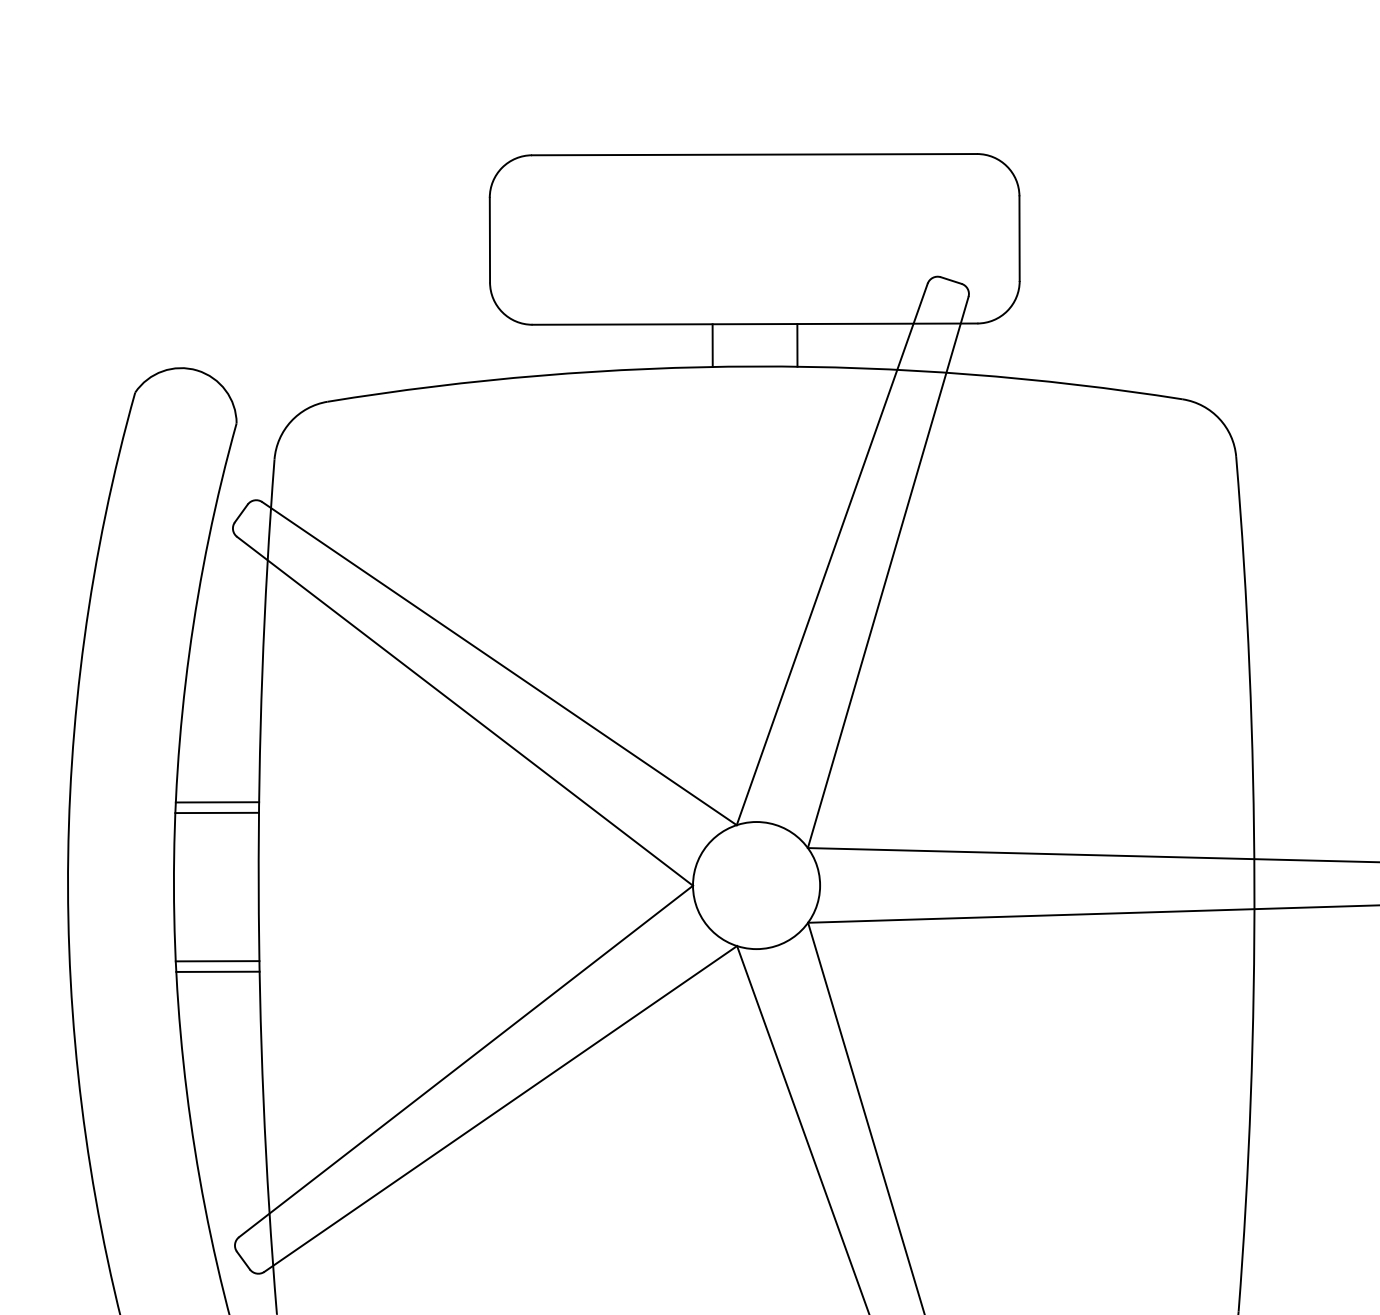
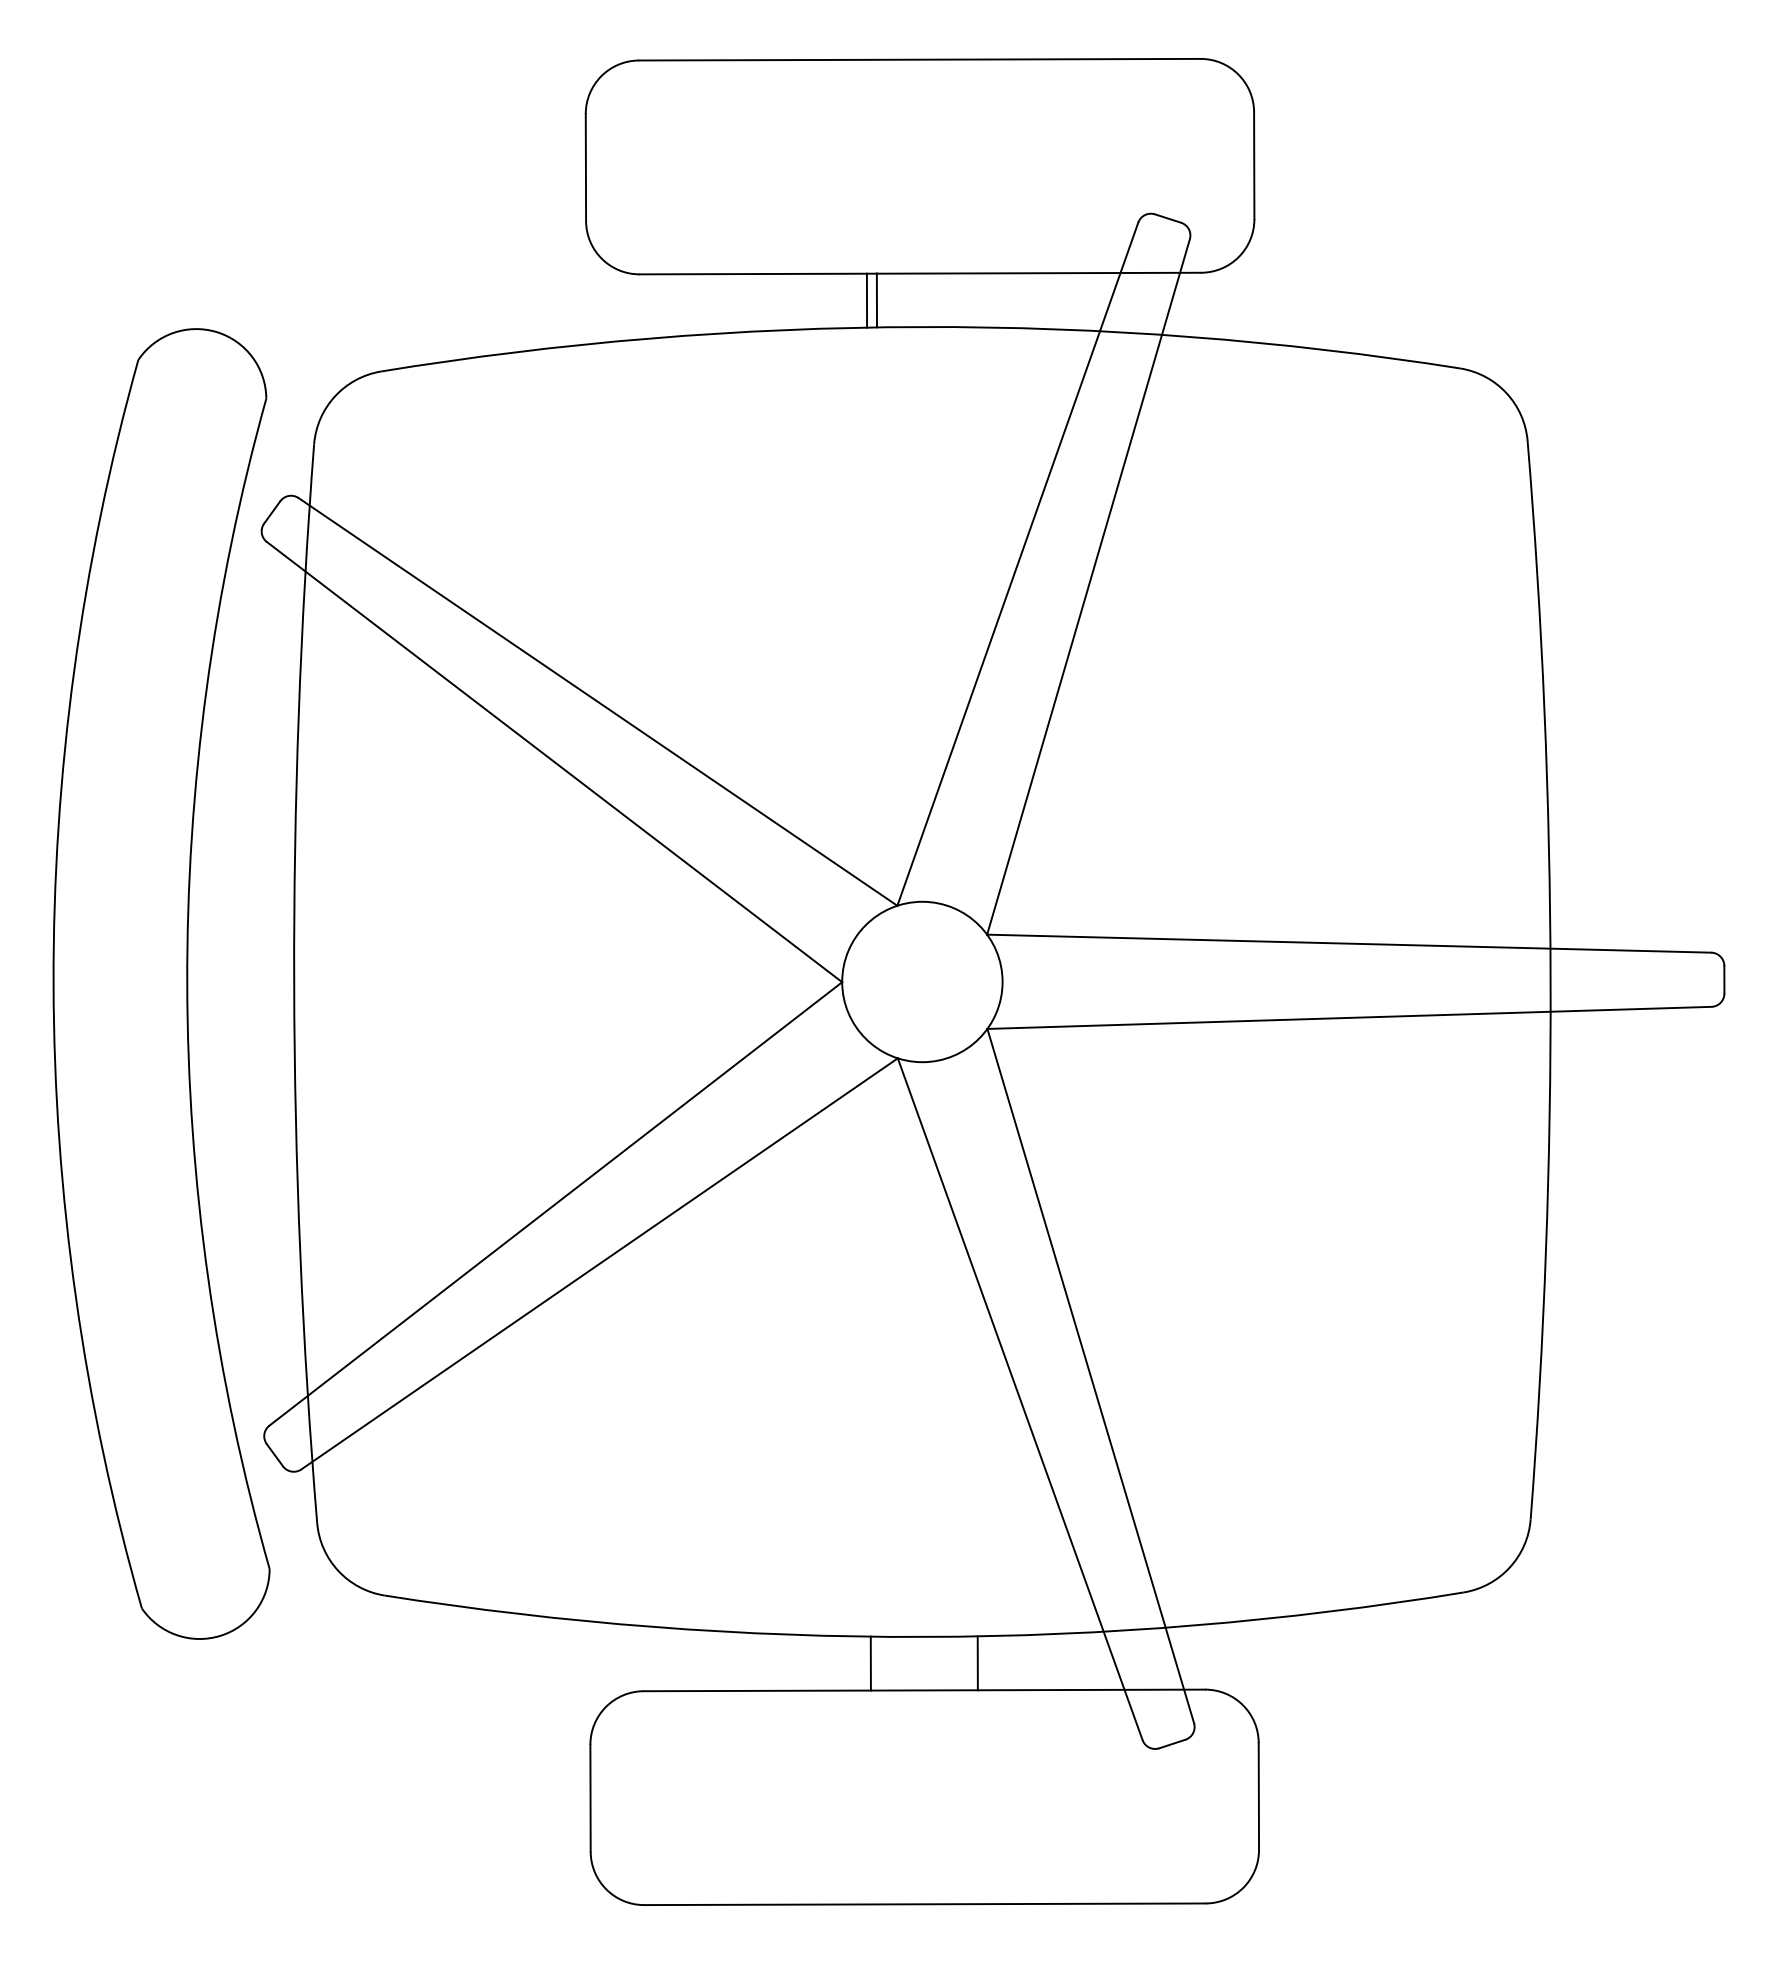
line: (797, 345) -> (876, 300), moved
line: (216, 801) -> (241, 876), removed
line: (216, 813) -> (241, 890), removed
line: (217, 961) -> (242, 1077), removed
line: (217, 971) -> (242, 1090), removed

